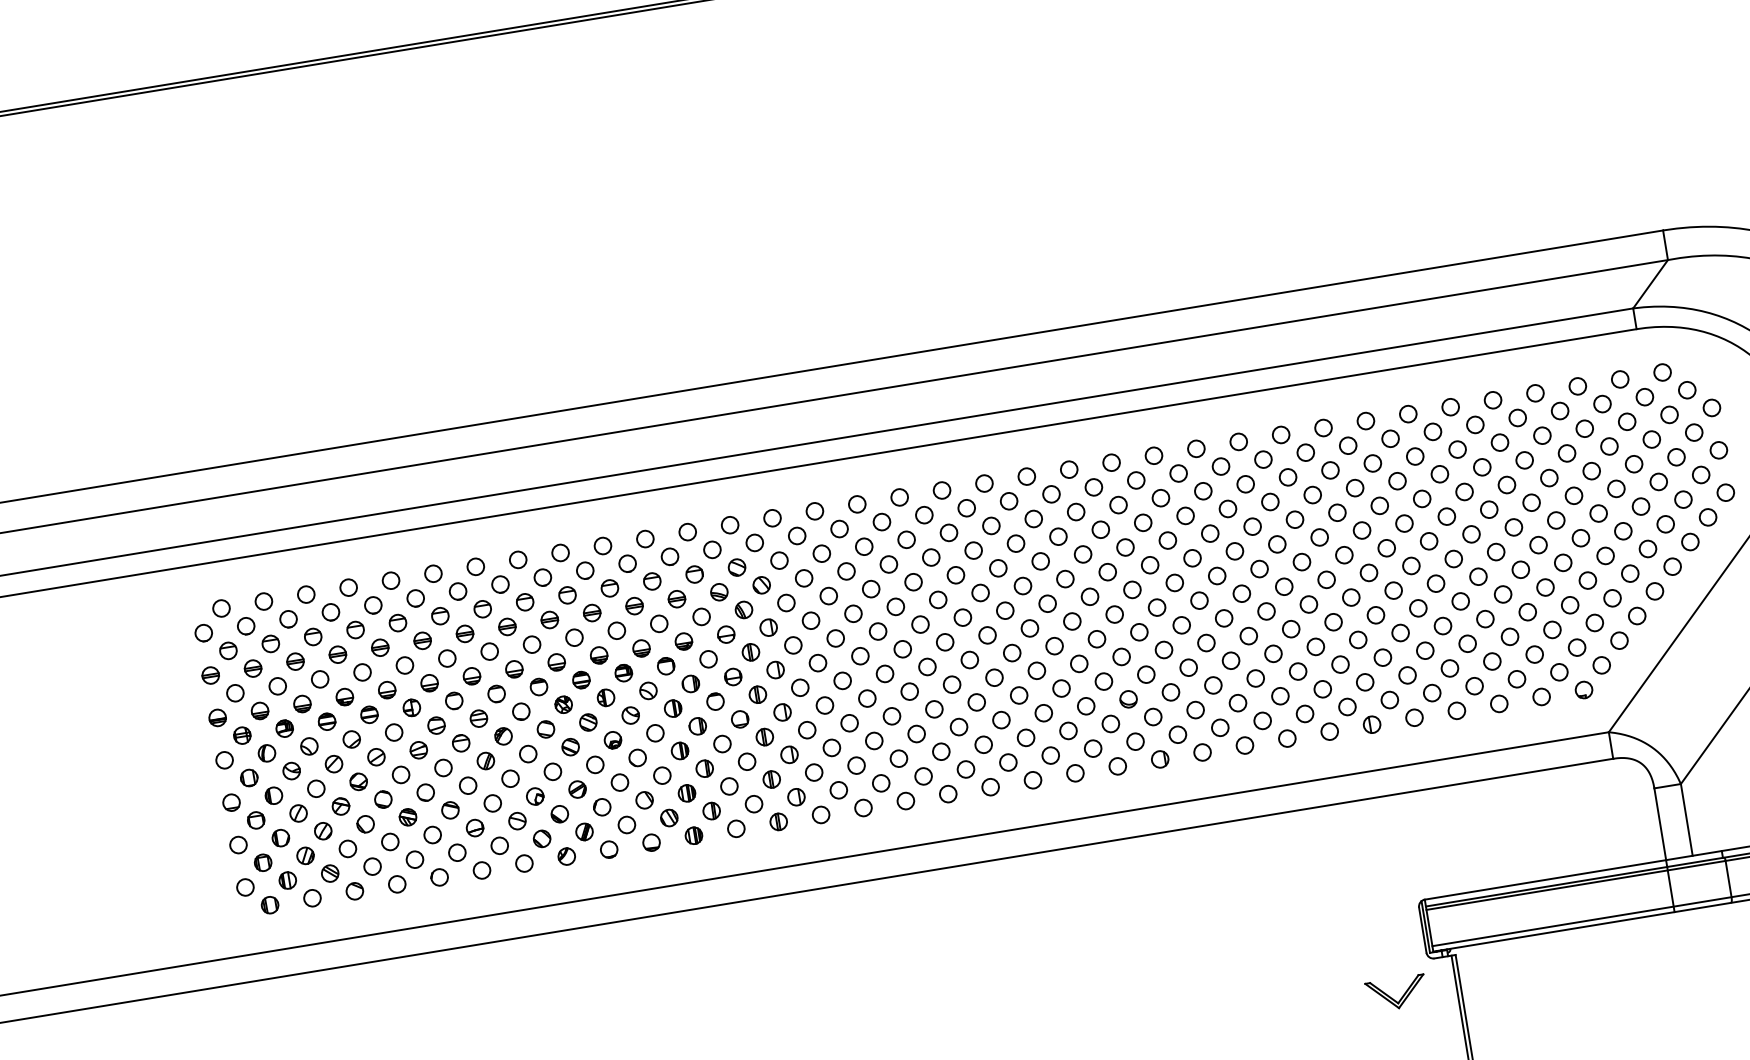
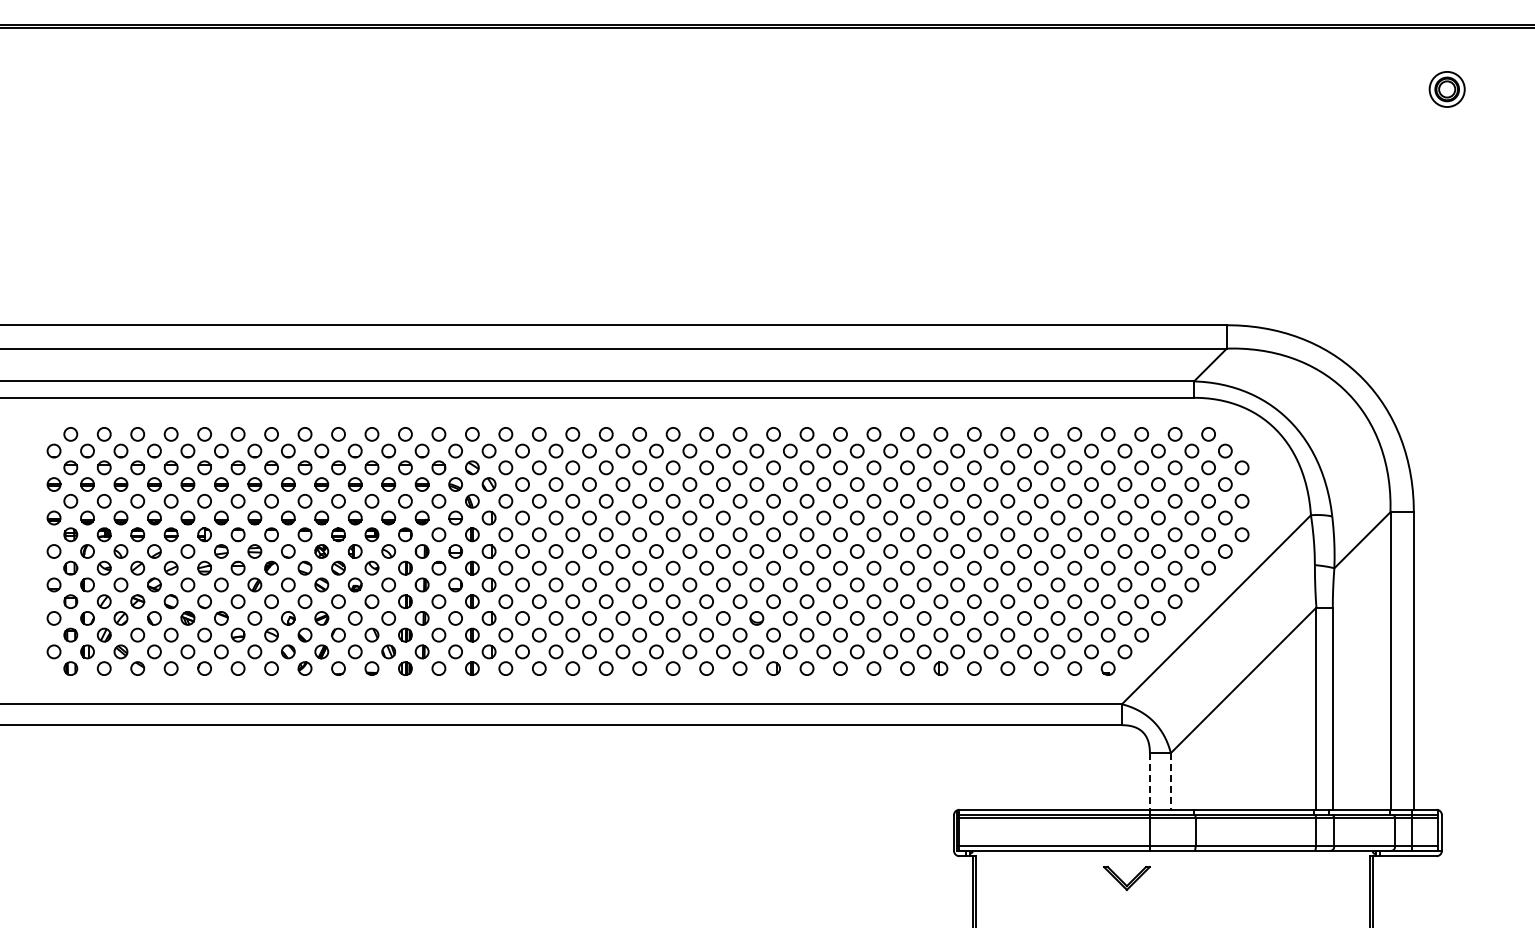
line: (1686, 820) -> (1170, 781), solid -> dashed
line: (1659, 824) -> (1149, 781), solid -> dashed
part: (1396, 993) -> (1126, 878), moved

